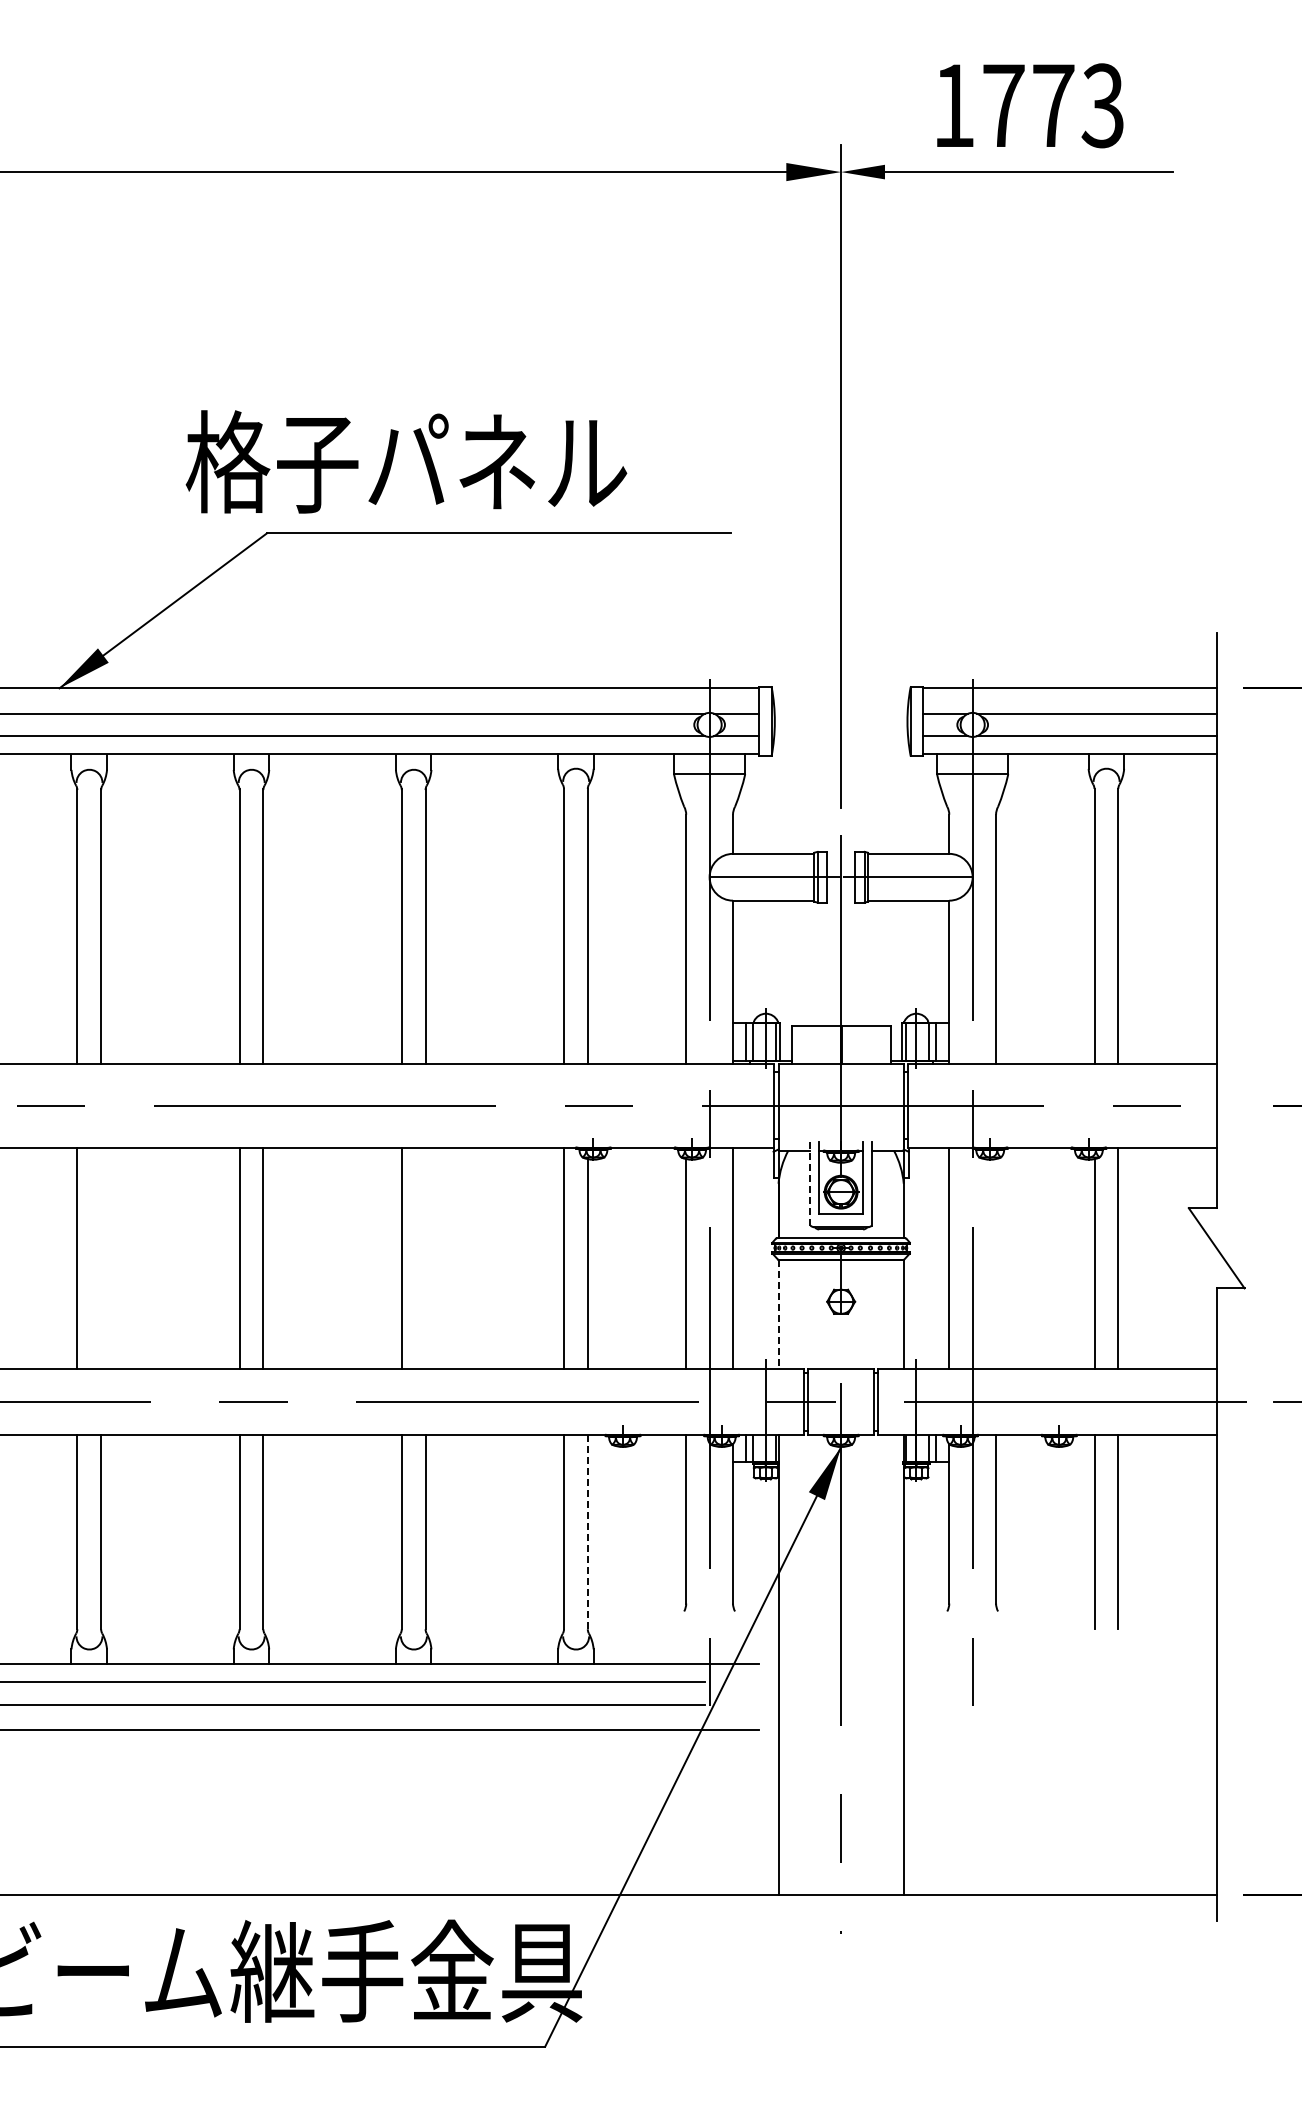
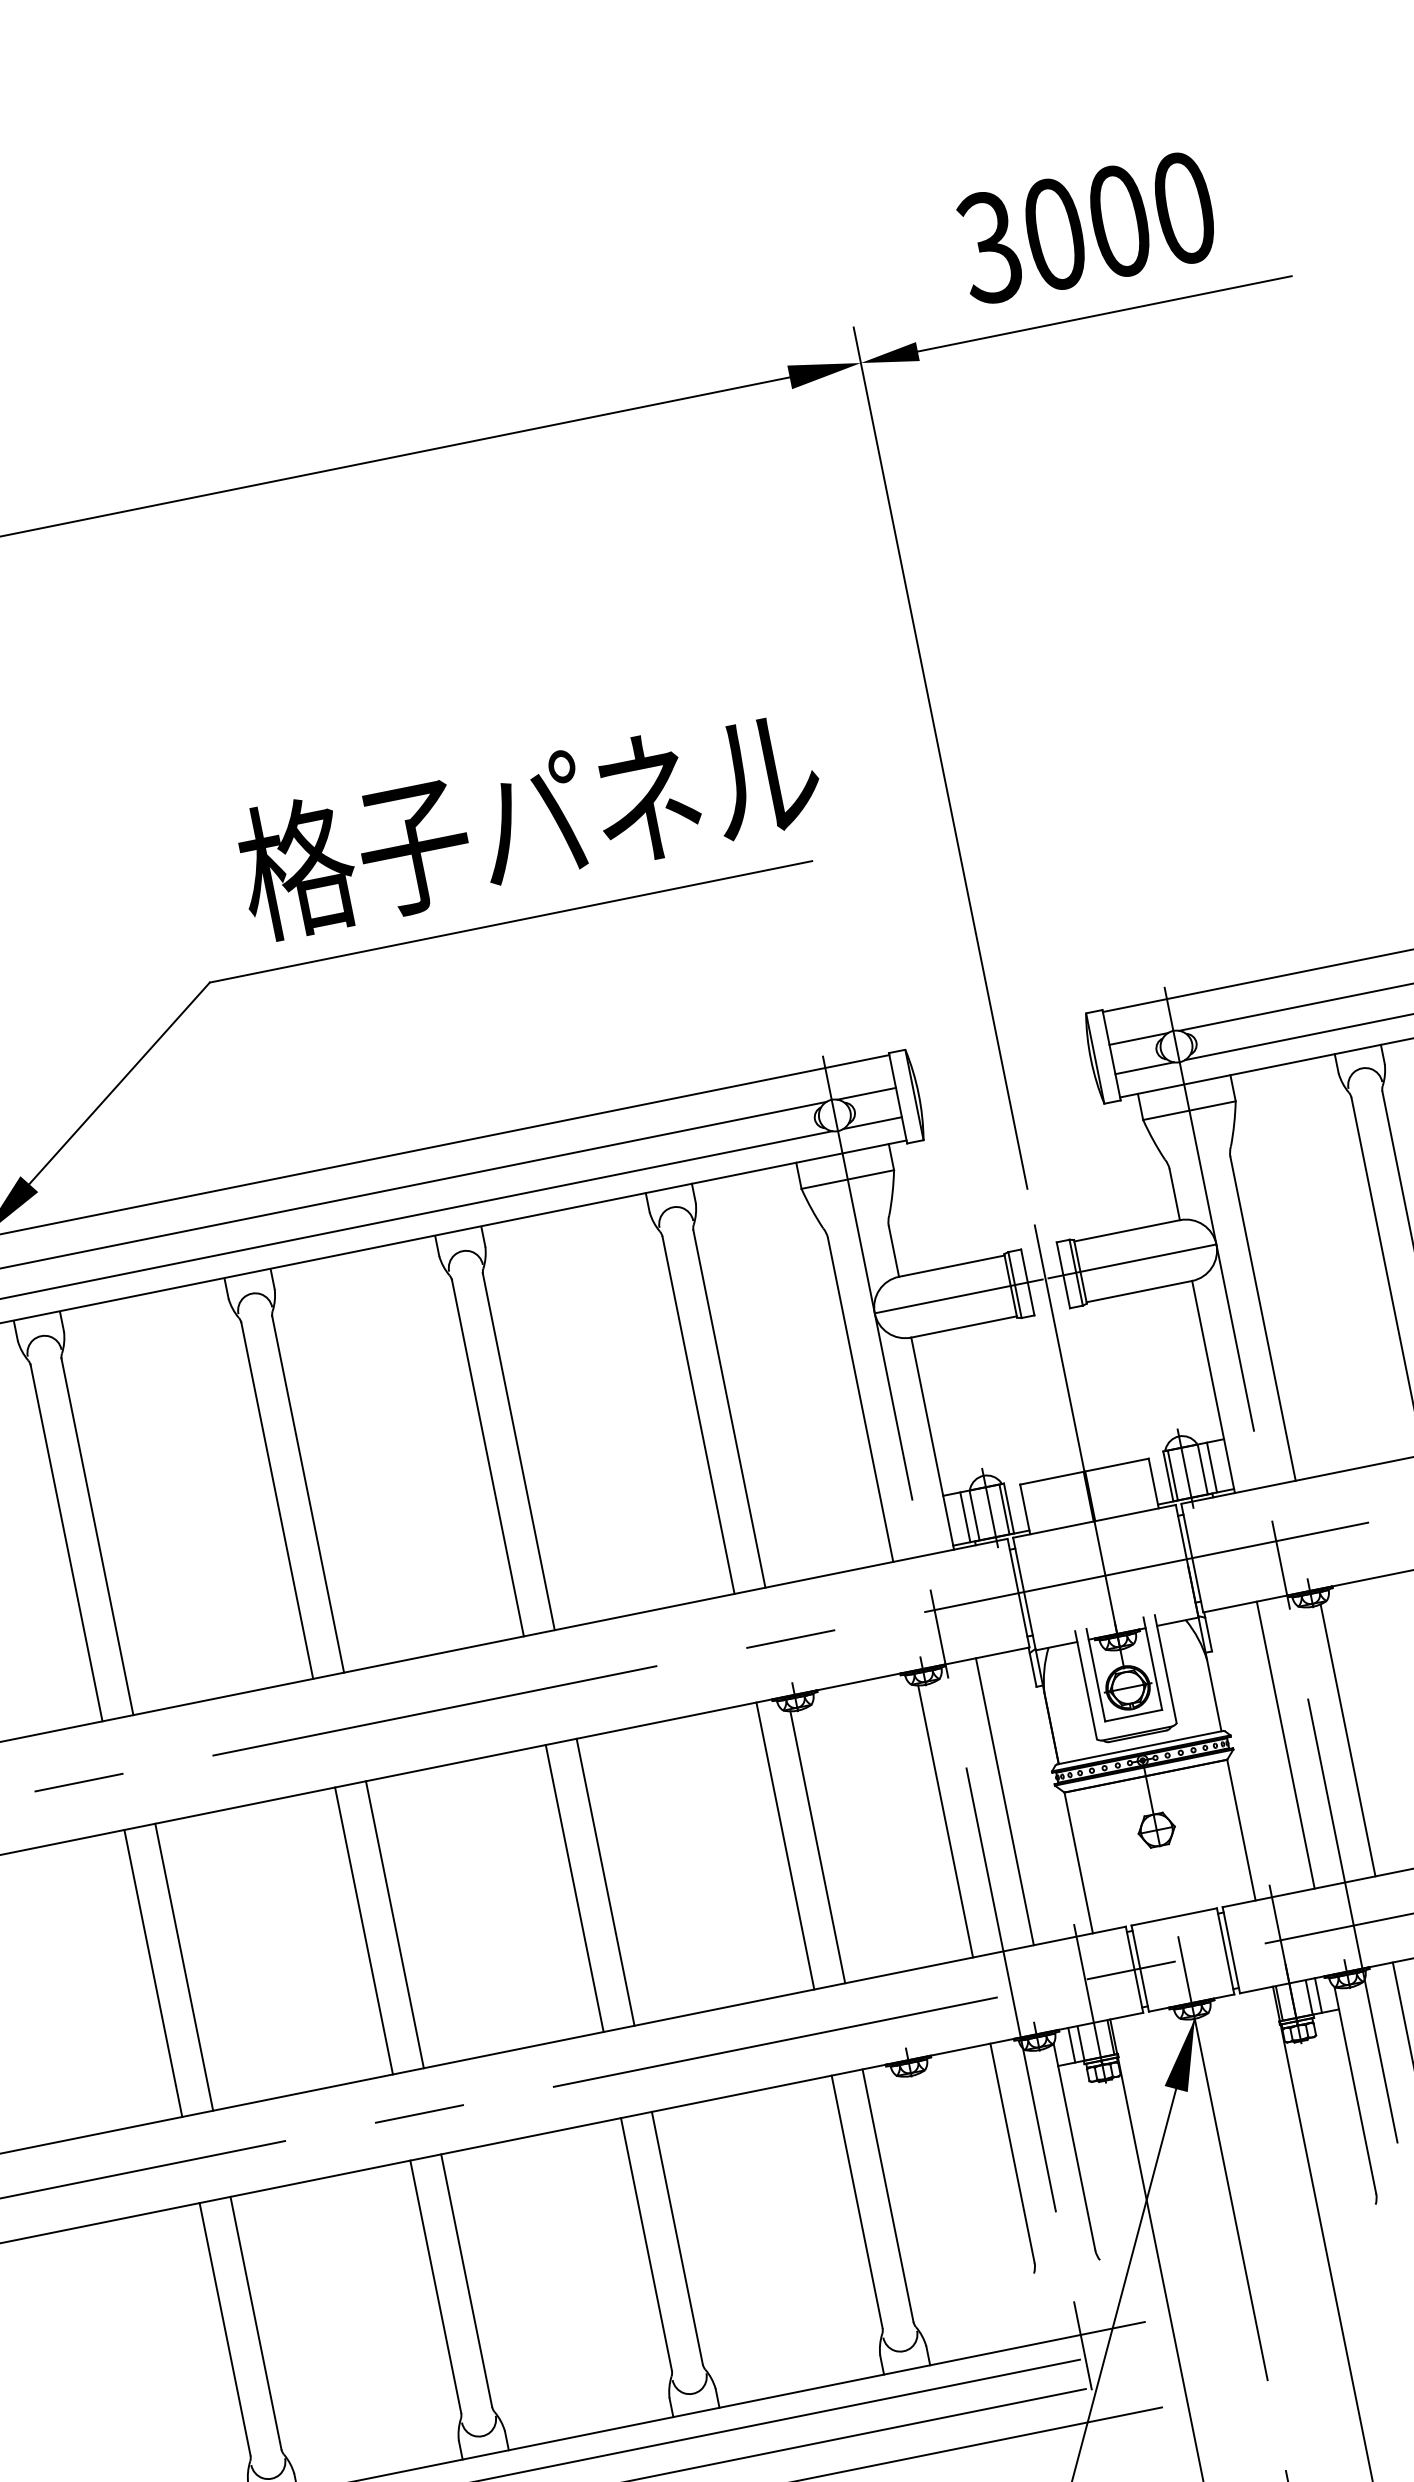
text: (1028, 105) -> (1086, 227), 1773 -> 3000
text: (406, 461) -> (529, 821), moved
line: (810, 1183) -> (1085, 1684), dashed -> solid
line: (101, 1257) -> (184, 1966), added
line: (425, 1257) -> (605, 1881), added
line: (996, 1263) -> (1348, 1739), added
line: (778, 1314) -> (1078, 1863), dashed -> solid
line: (587, 1532) -> (887, 2196), dashed -> solid

